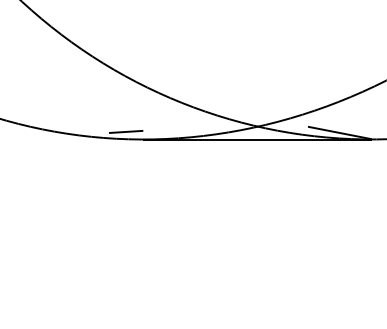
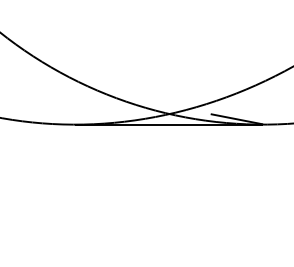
line: (125, 131) -> (60, 118), removed

